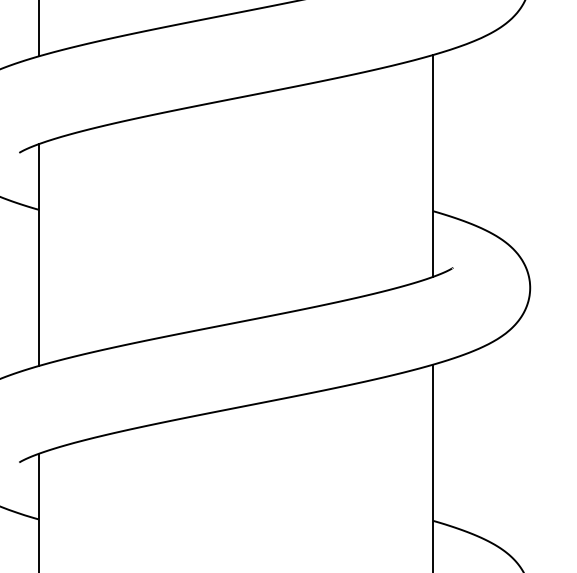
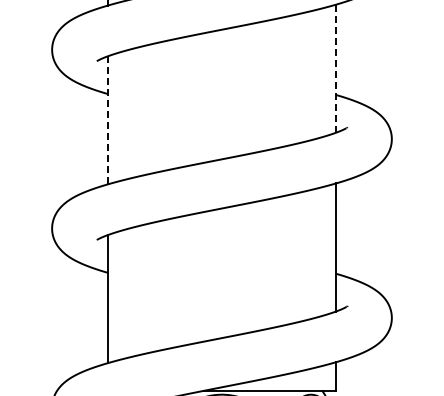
line: (432, 165) -> (335, 68), solid -> dashed
line: (39, 255) -> (108, 120), solid -> dashed

